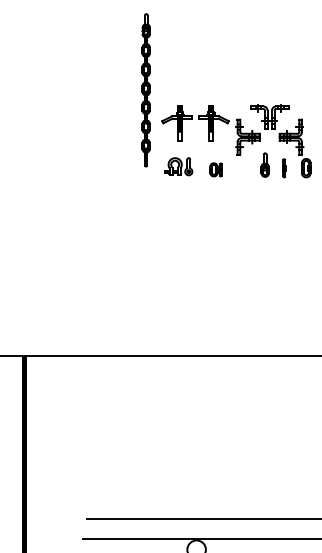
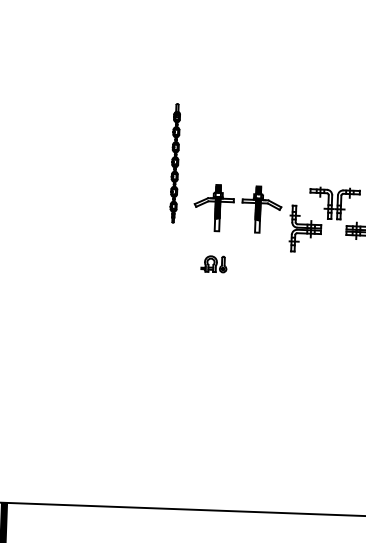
part: (145, 90) -> (174, 163), size x0.6
part: (264, 164) -> (325, 265), removed
part: (178, 166) -> (213, 263), size x0.7
line: (284, 168) -> (351, 271), removed
part: (215, 169) -> (261, 269), removed

